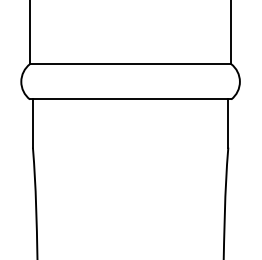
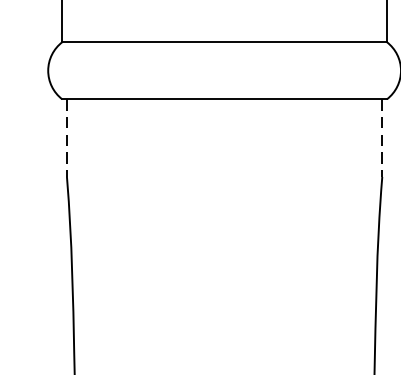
line: (32, 124) -> (66, 139), solid -> dashed
line: (228, 124) -> (382, 139), solid -> dashed

